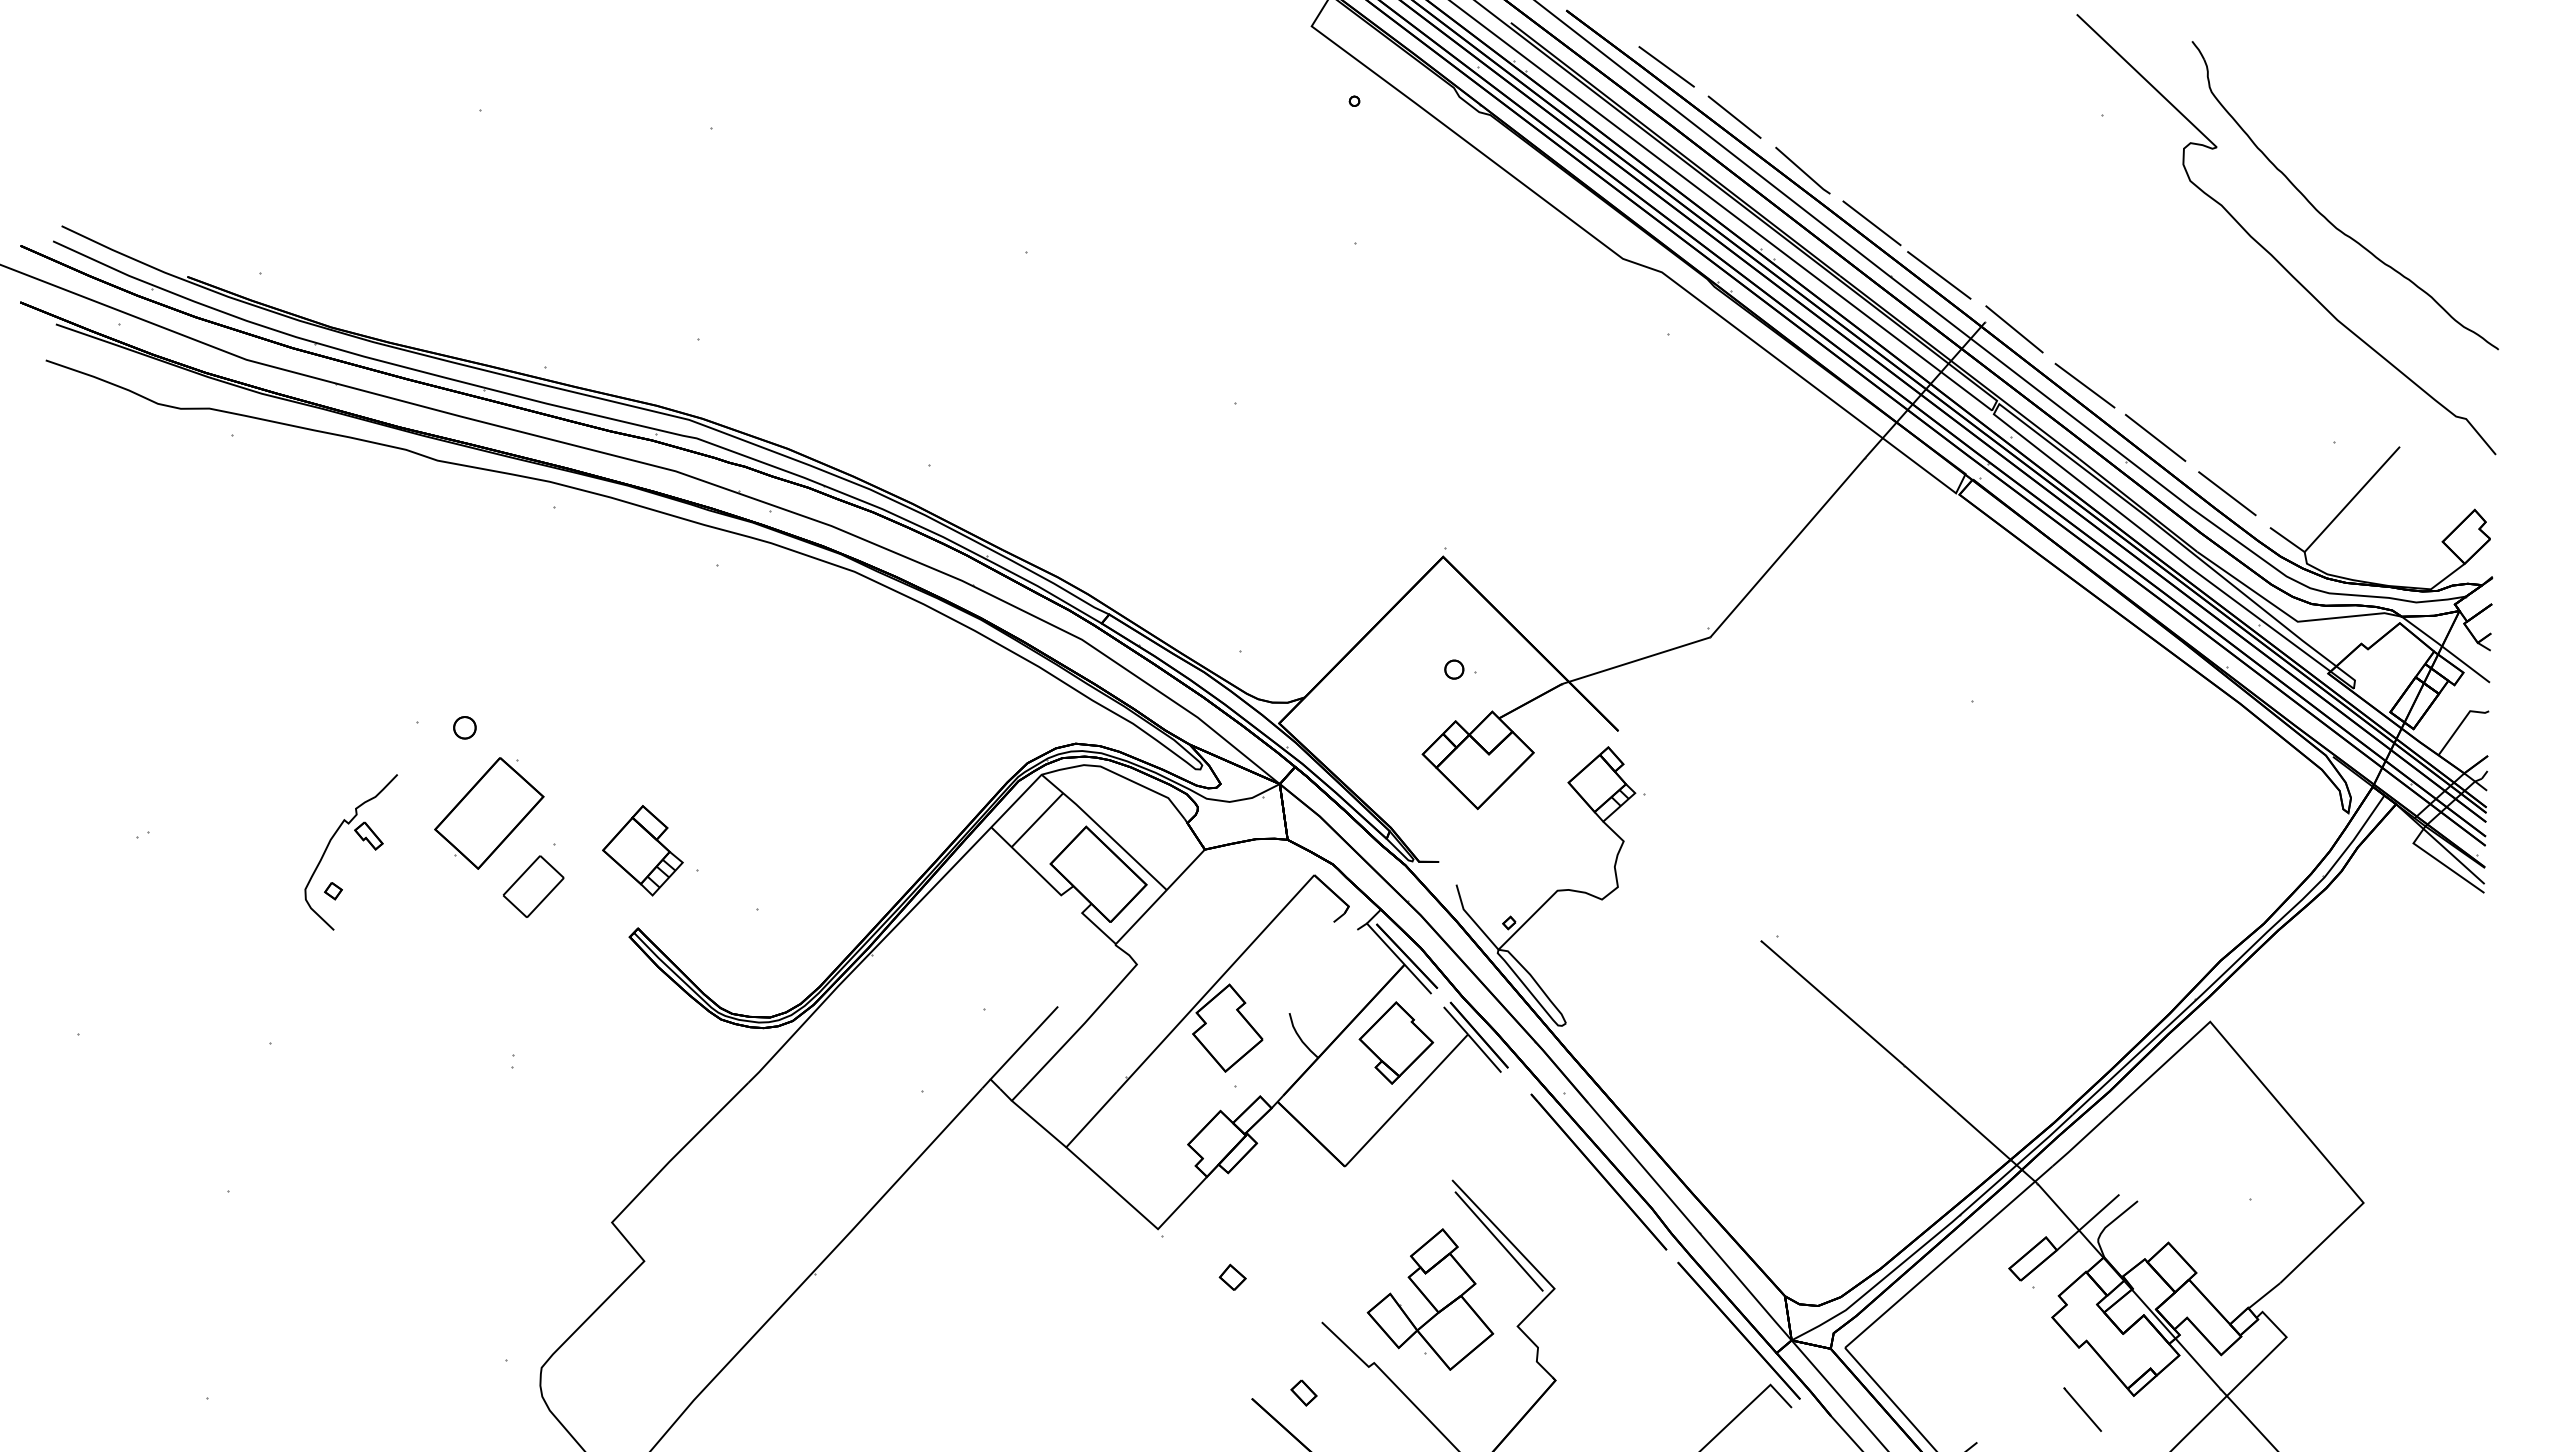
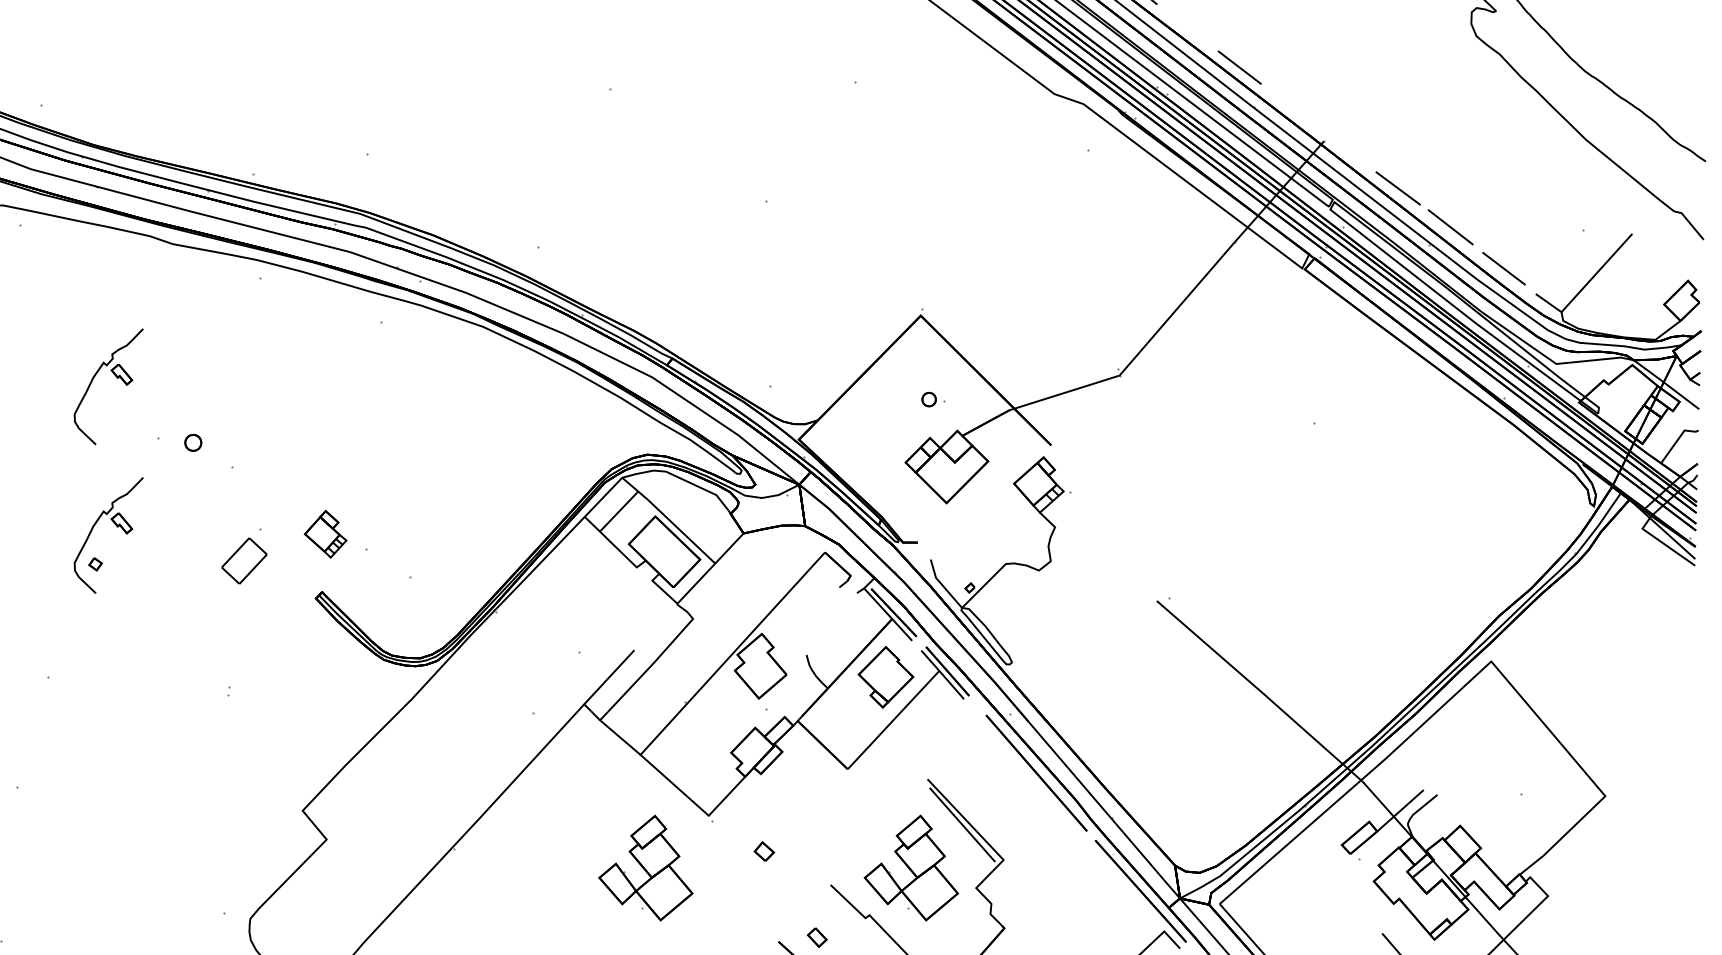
line: (1802, 170) -> (1188, 28), removed
line: (1939, 275) -> (1289, 106), removed
line: (2014, 329) -> (1345, 146), removed
part: (362, 640) -> (117, 377), added
part: (489, 813) -> (211, 506), removed
part: (642, 850) -> (325, 534), size x0.7
part: (1073, 1299) -> (645, 868), added

